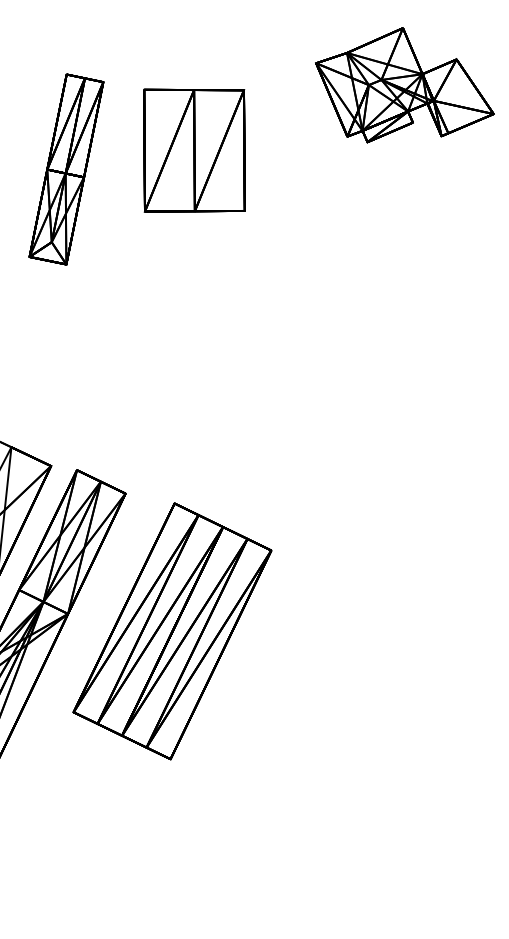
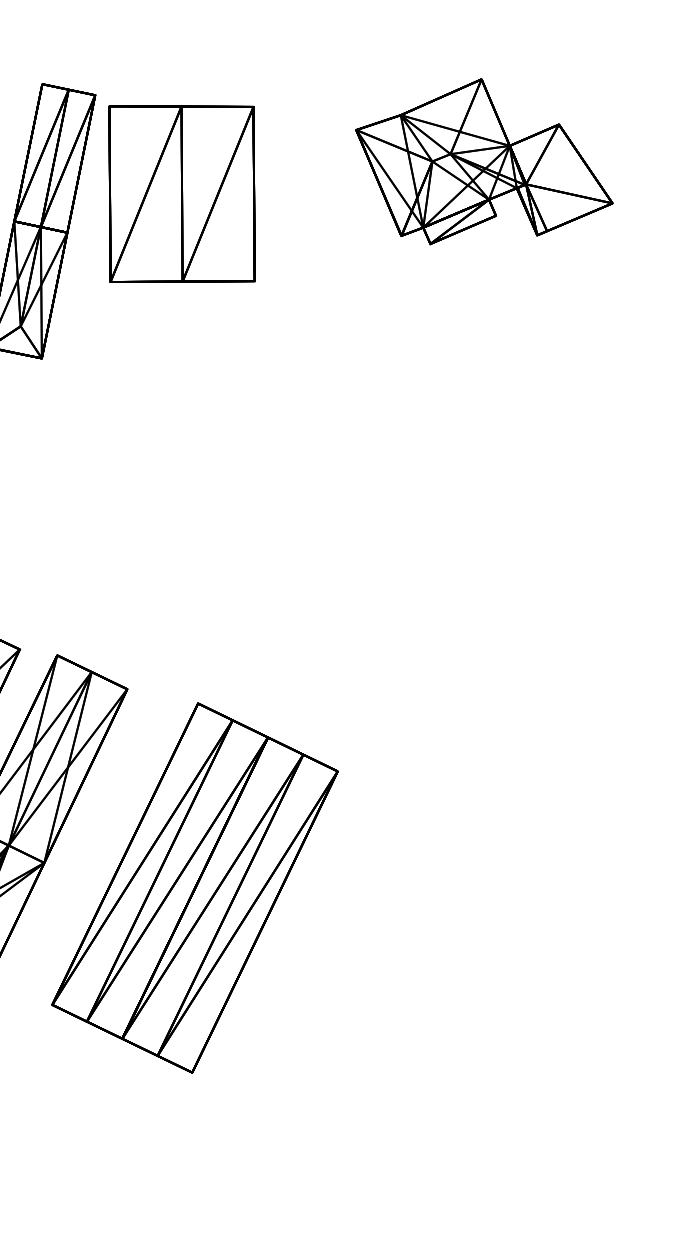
part: (404, 85) -> (483, 162), moved
part: (194, 150) -> (182, 193), moved

